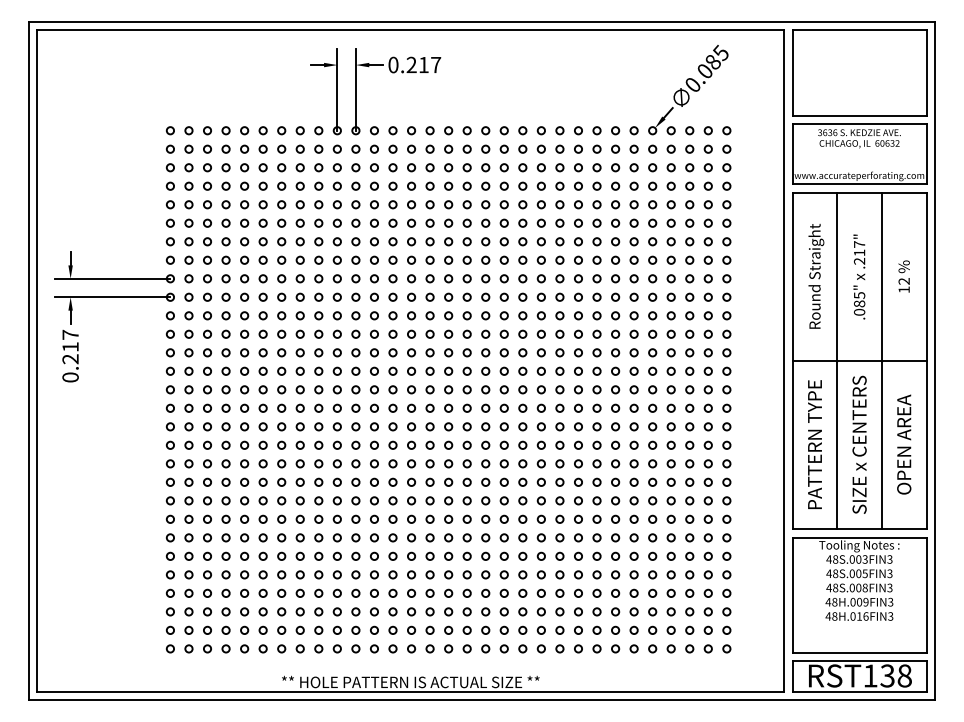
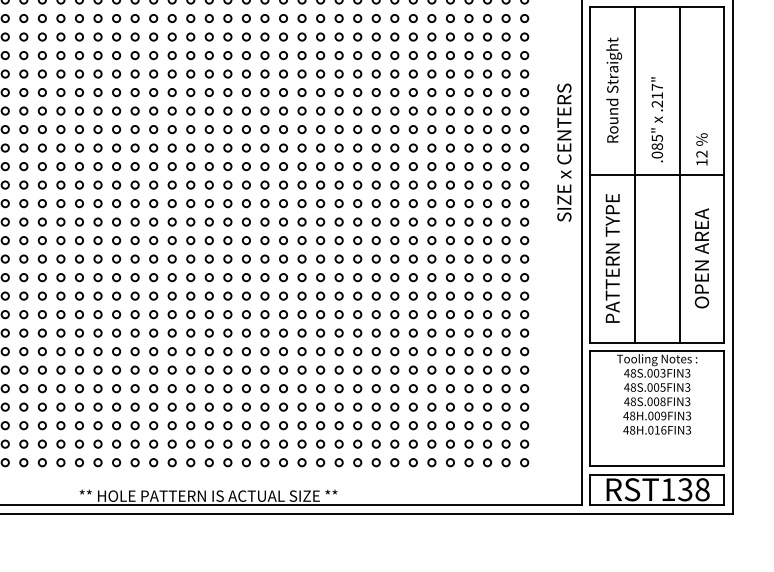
text: (859, 276) -> (657, 119), moved
text: (903, 276) -> (701, 149), moved
text: (859, 444) -> (564, 152), moved

